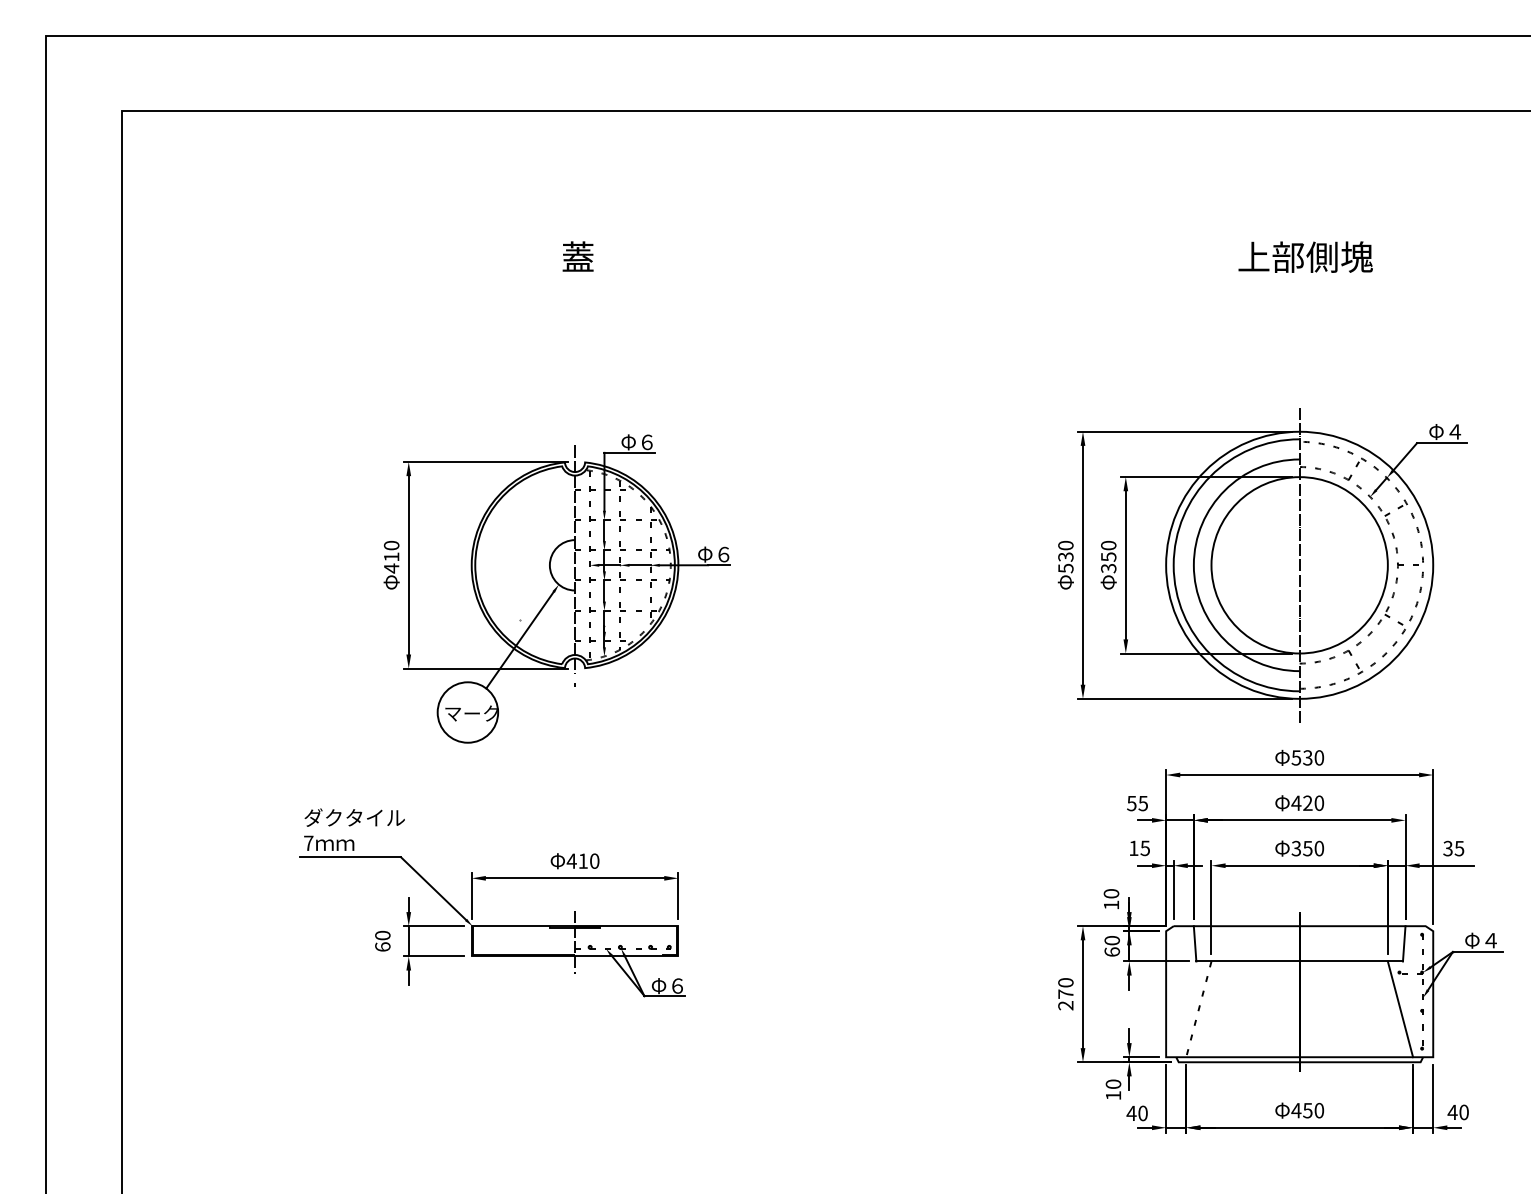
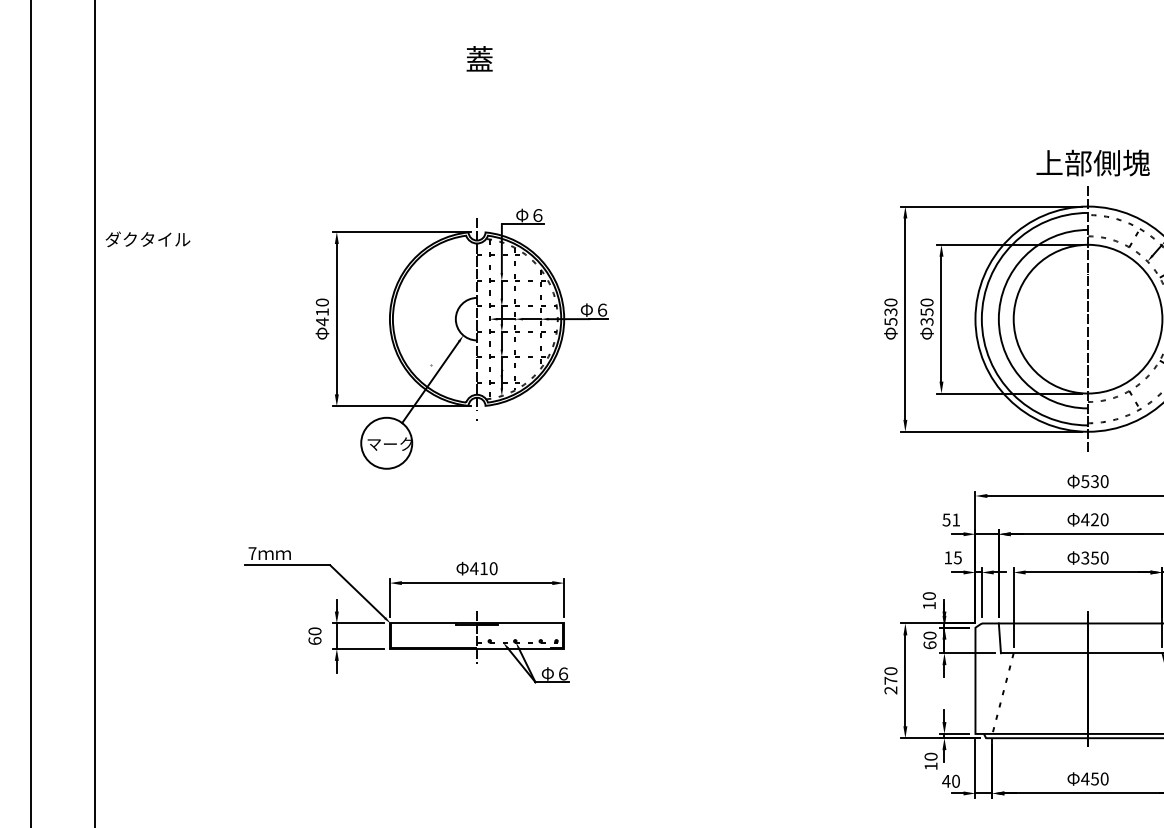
text: (1305, 256) -> (1092, 162), moved
text: (1142, 803) -> (955, 520), 55 -> 51
text: (354, 817) -> (147, 239), moved

